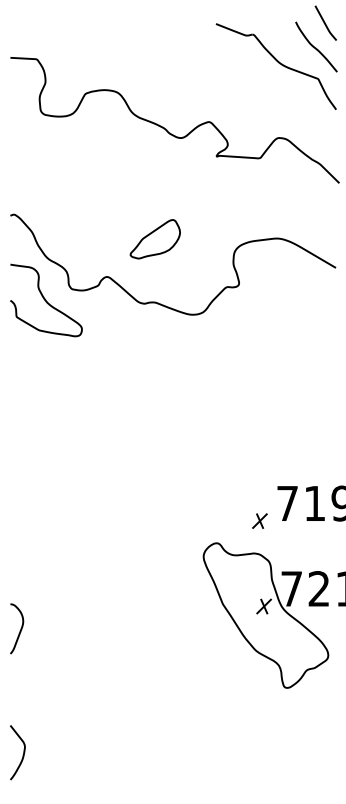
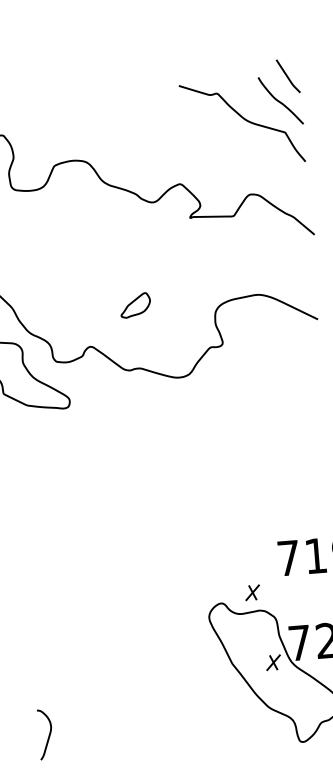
part: (154, 239) -> (134, 305), size x0.6
part: (259, 520) -> (252, 592), moved
curve: (20, 628) -> (48, 733), moved

